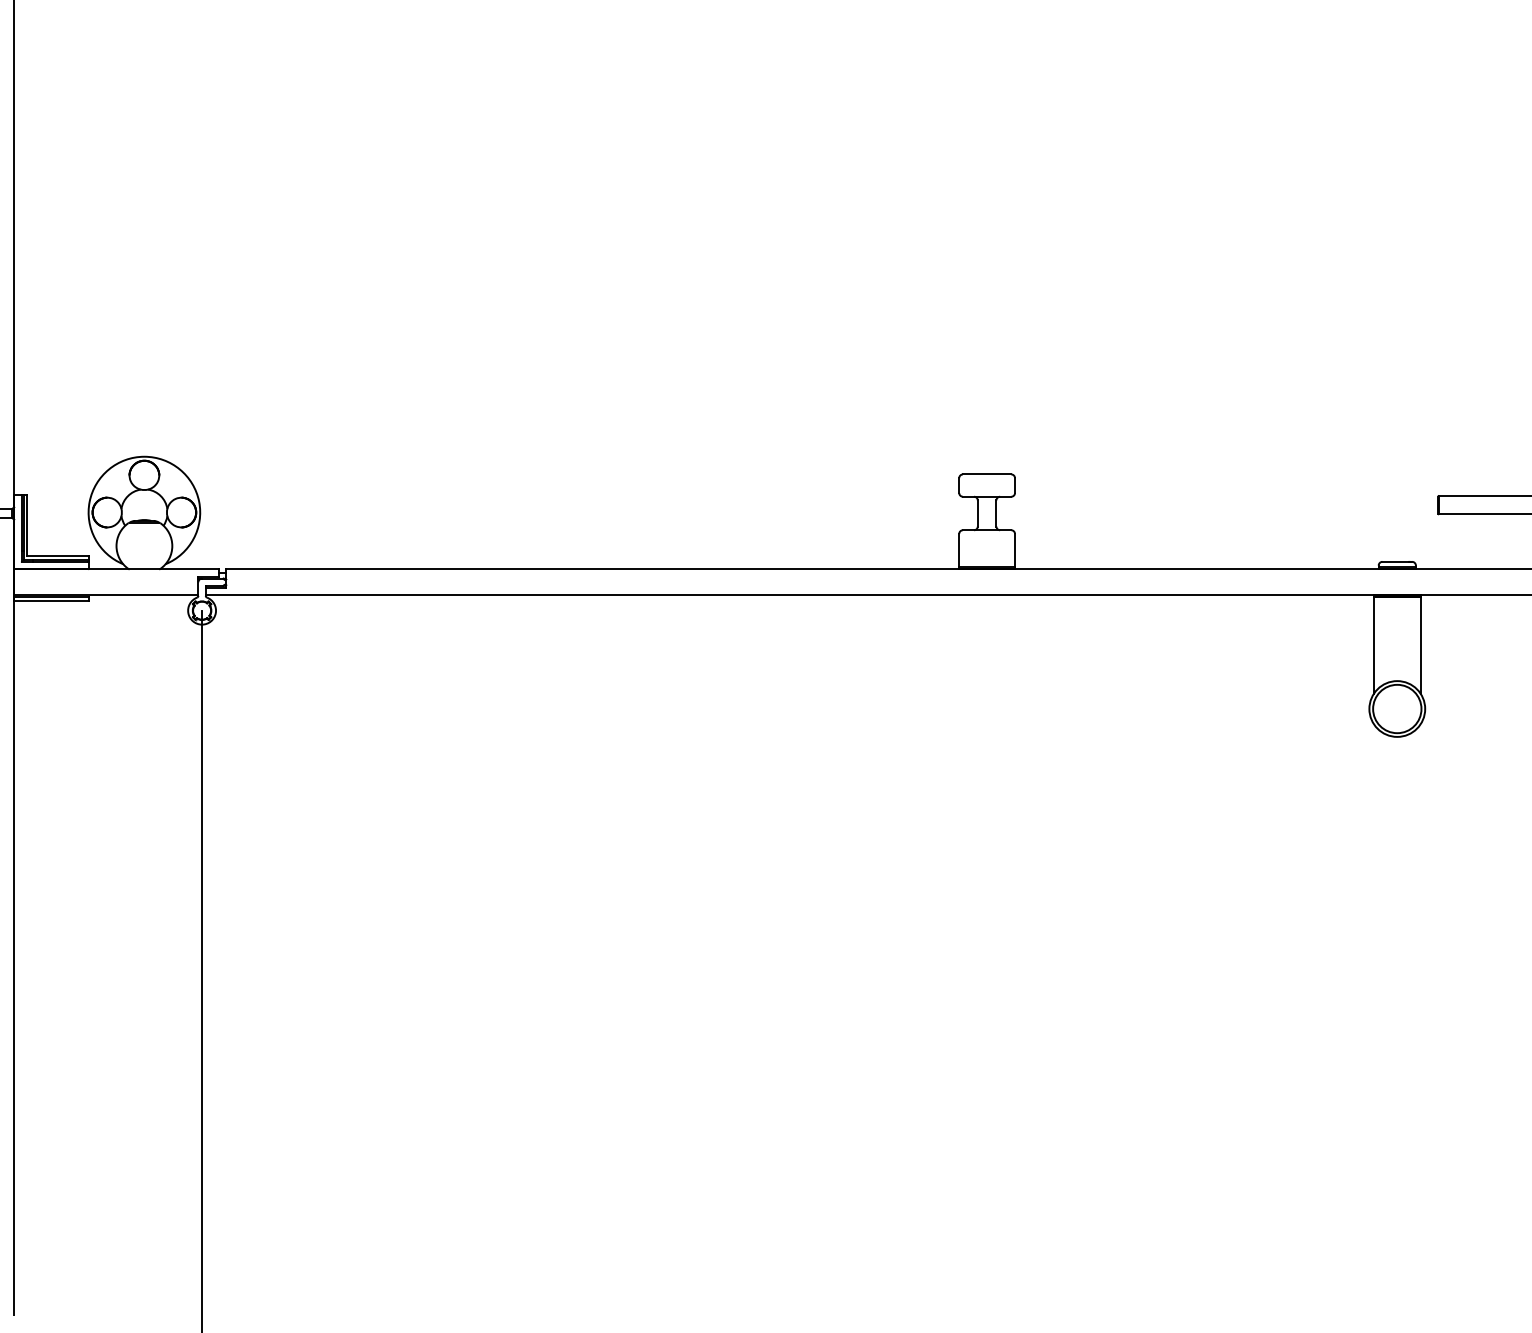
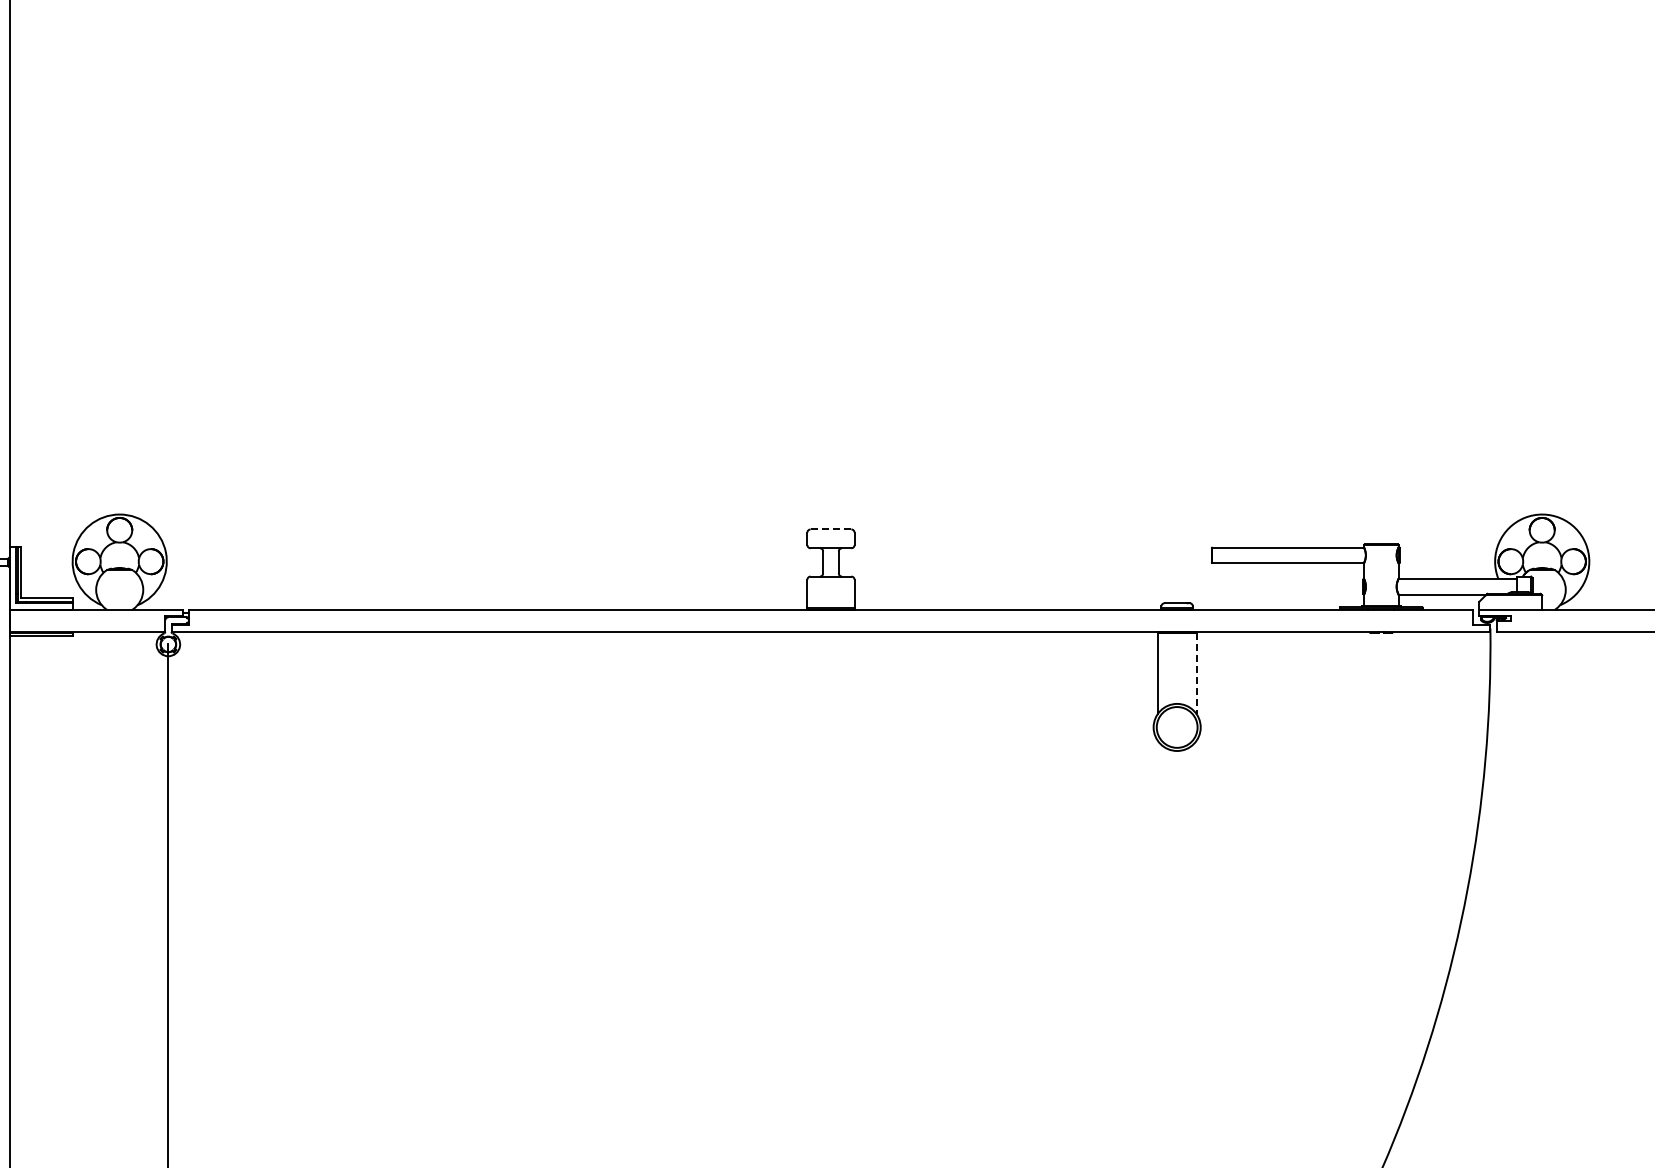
line: (987, 474) -> (831, 529), solid -> dashed
line: (1420, 645) -> (1196, 673), solid -> dashed

